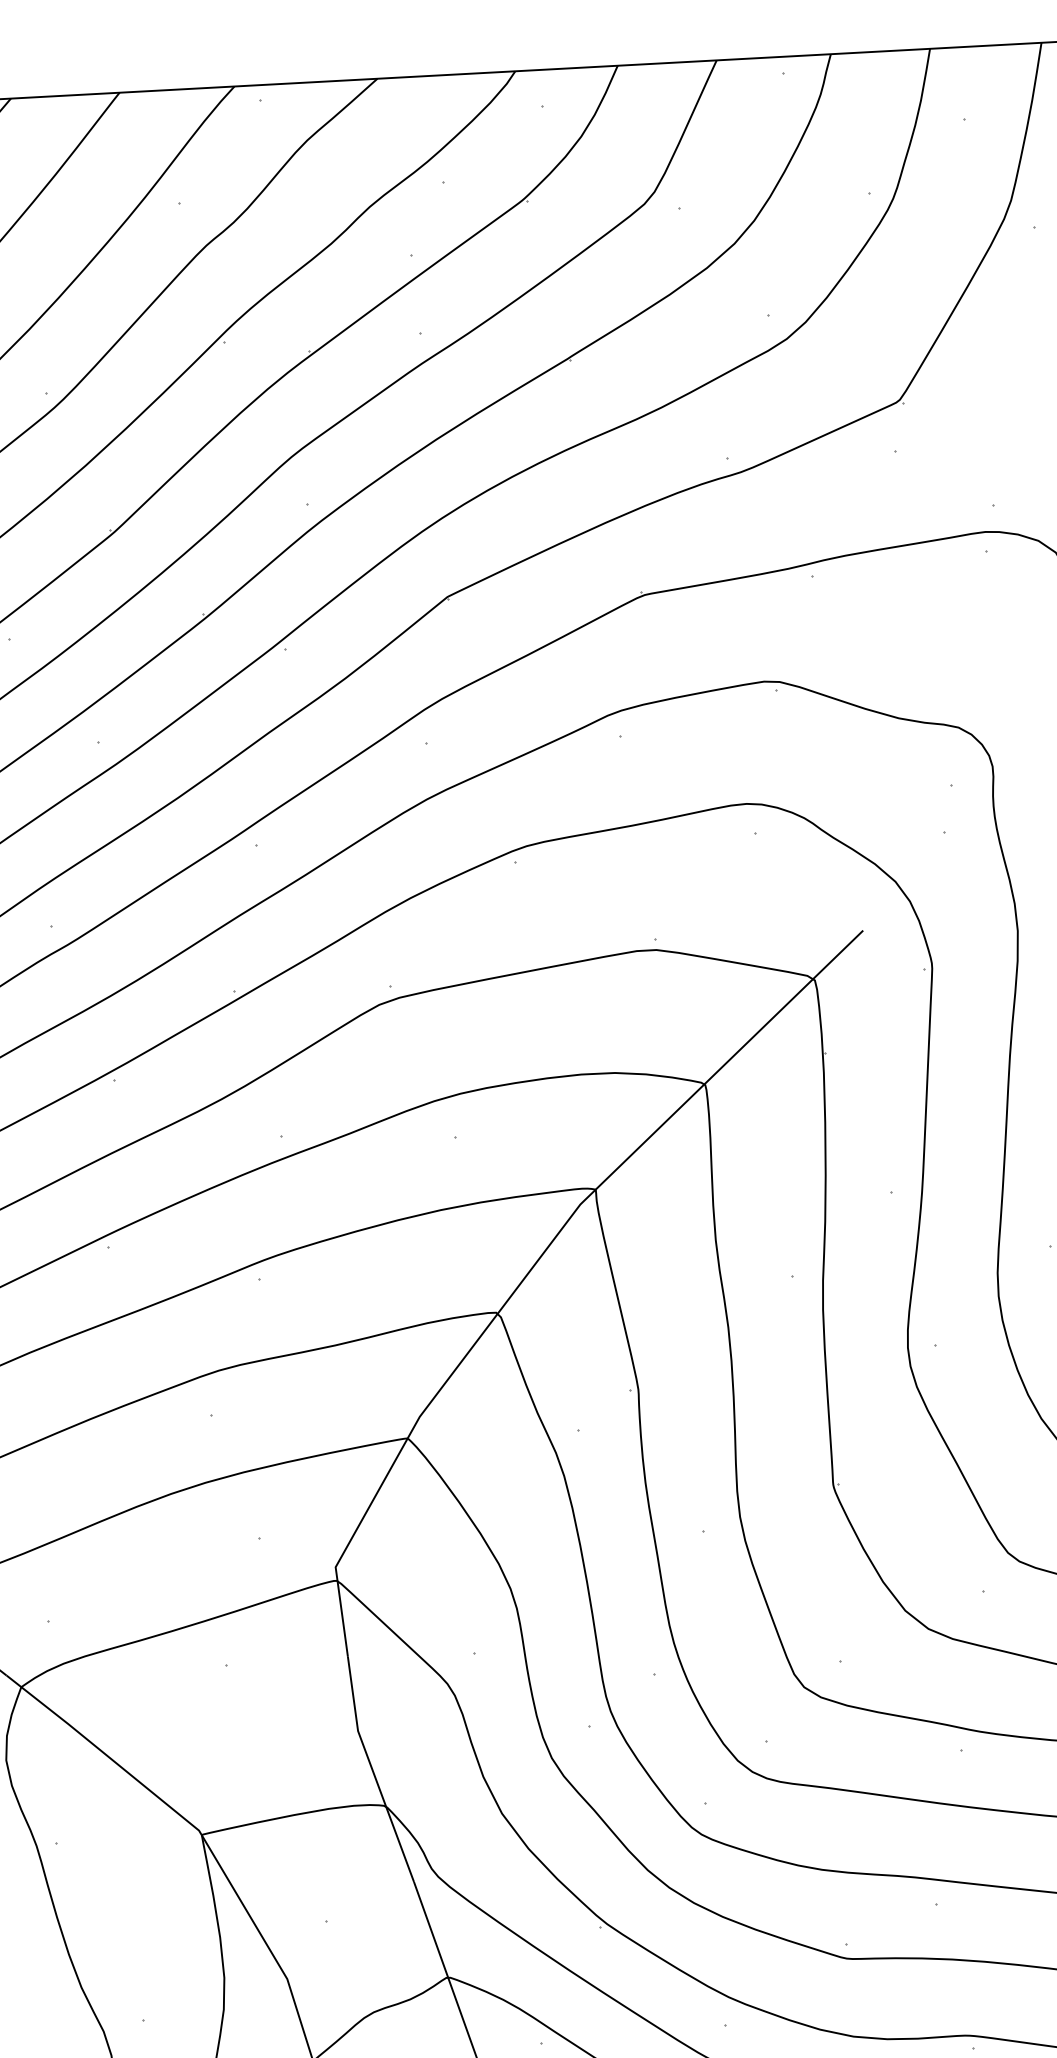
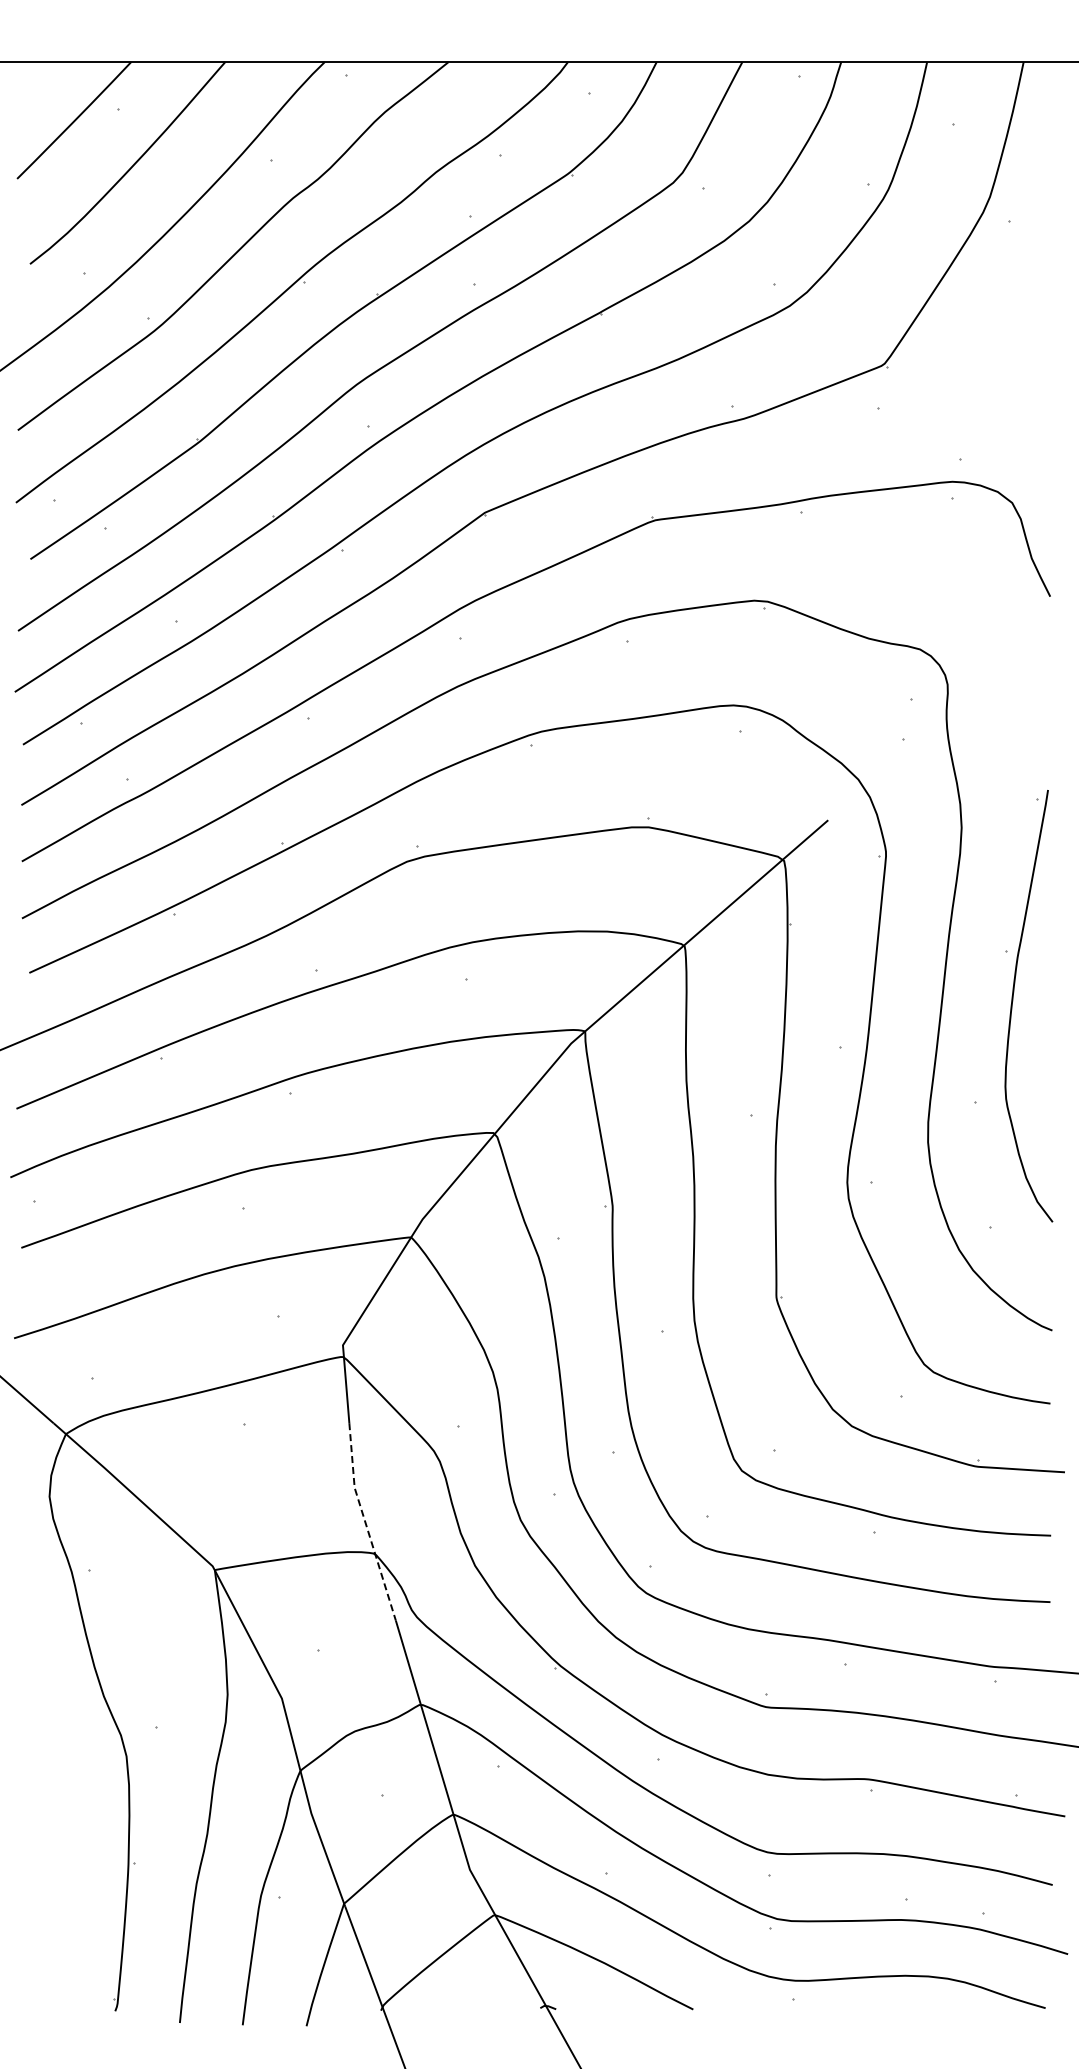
line: (372, 1770) -> (365, 1522), solid -> dashed

